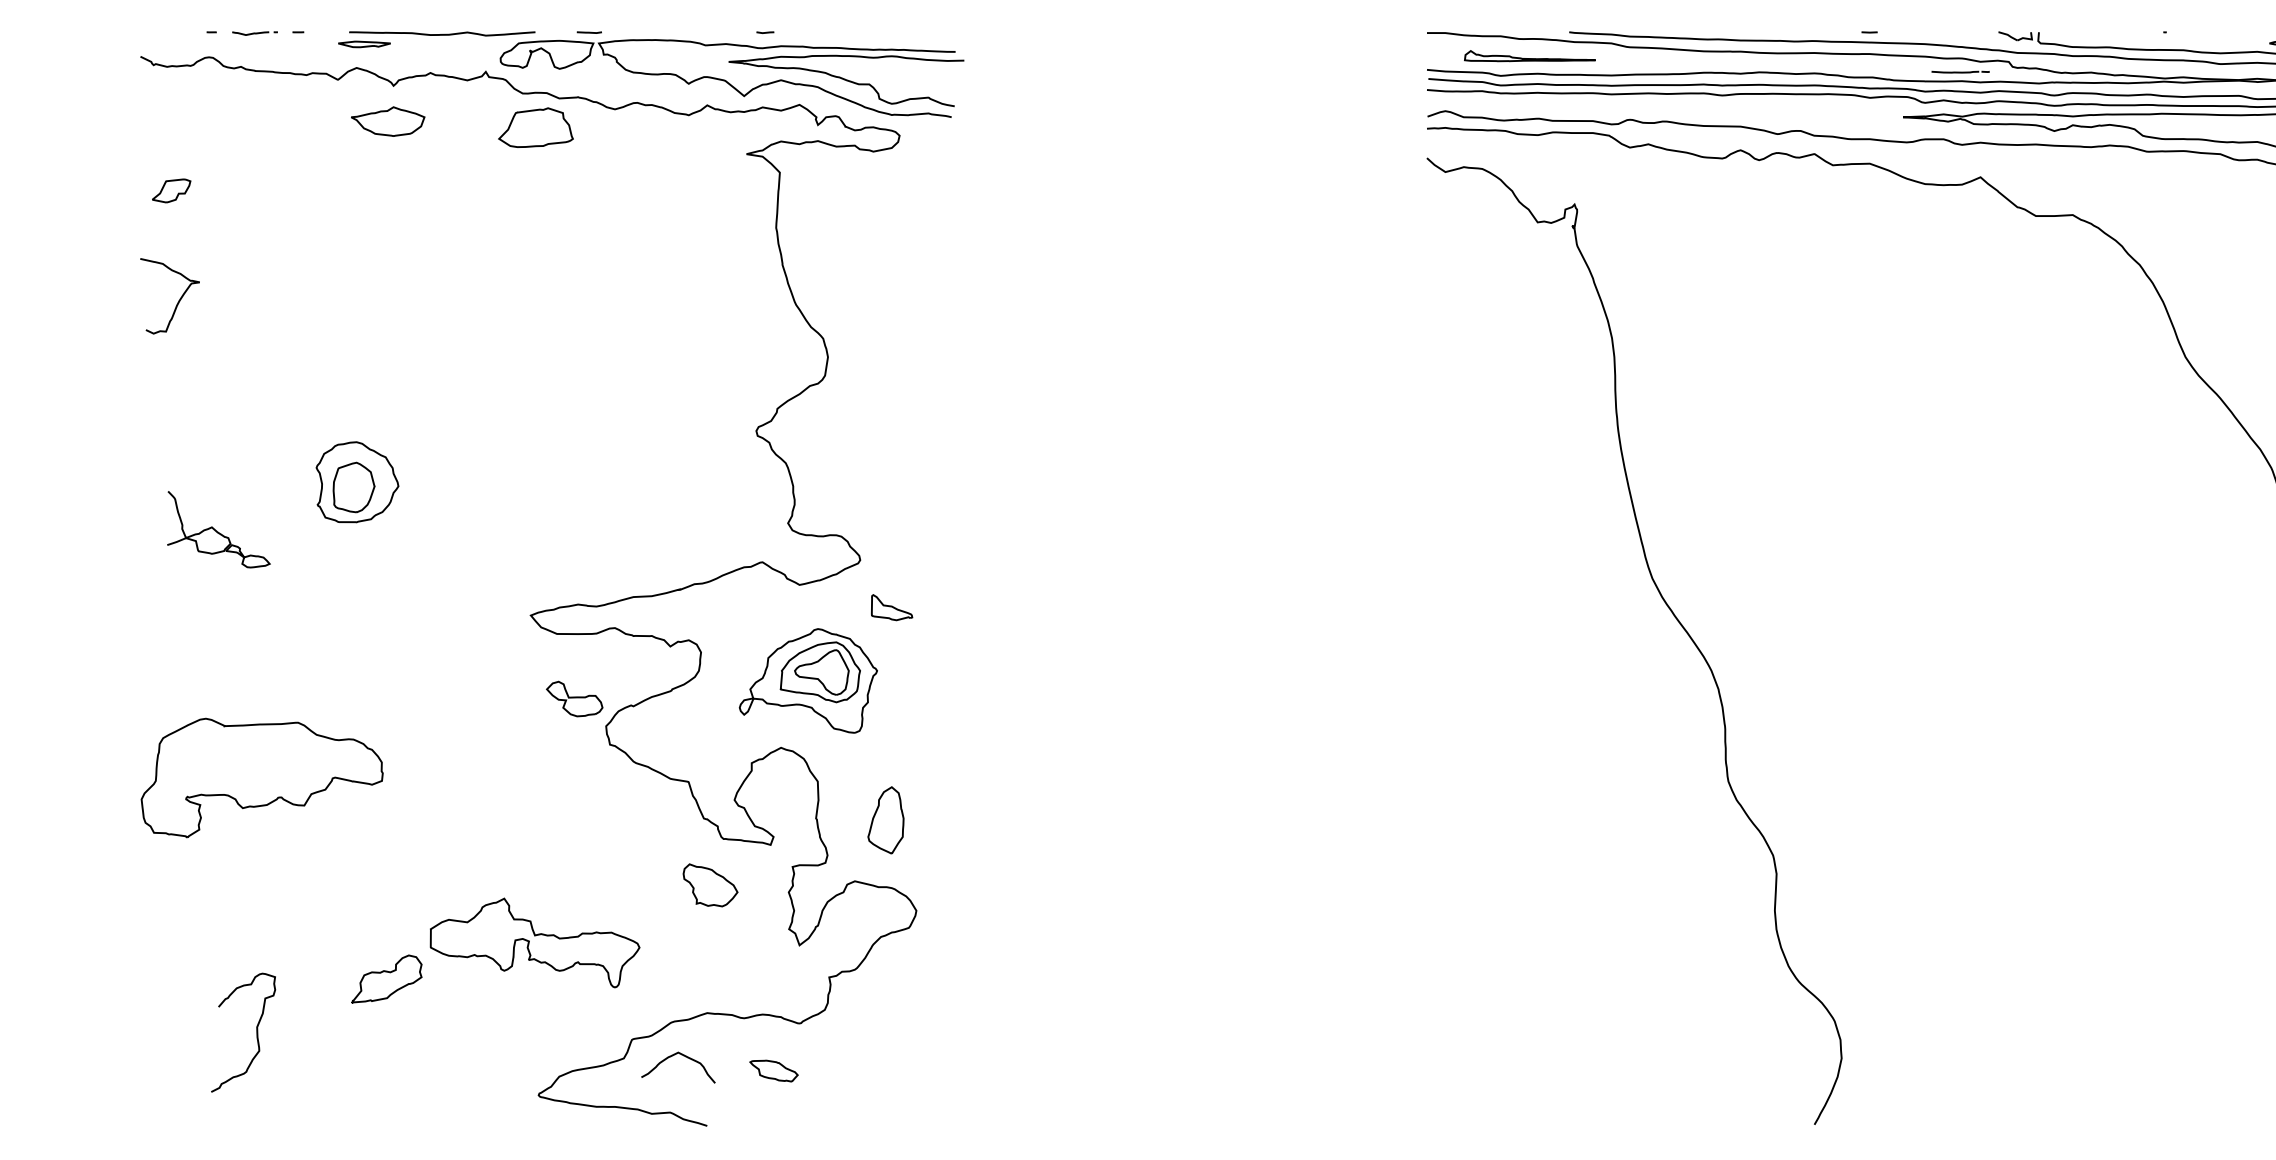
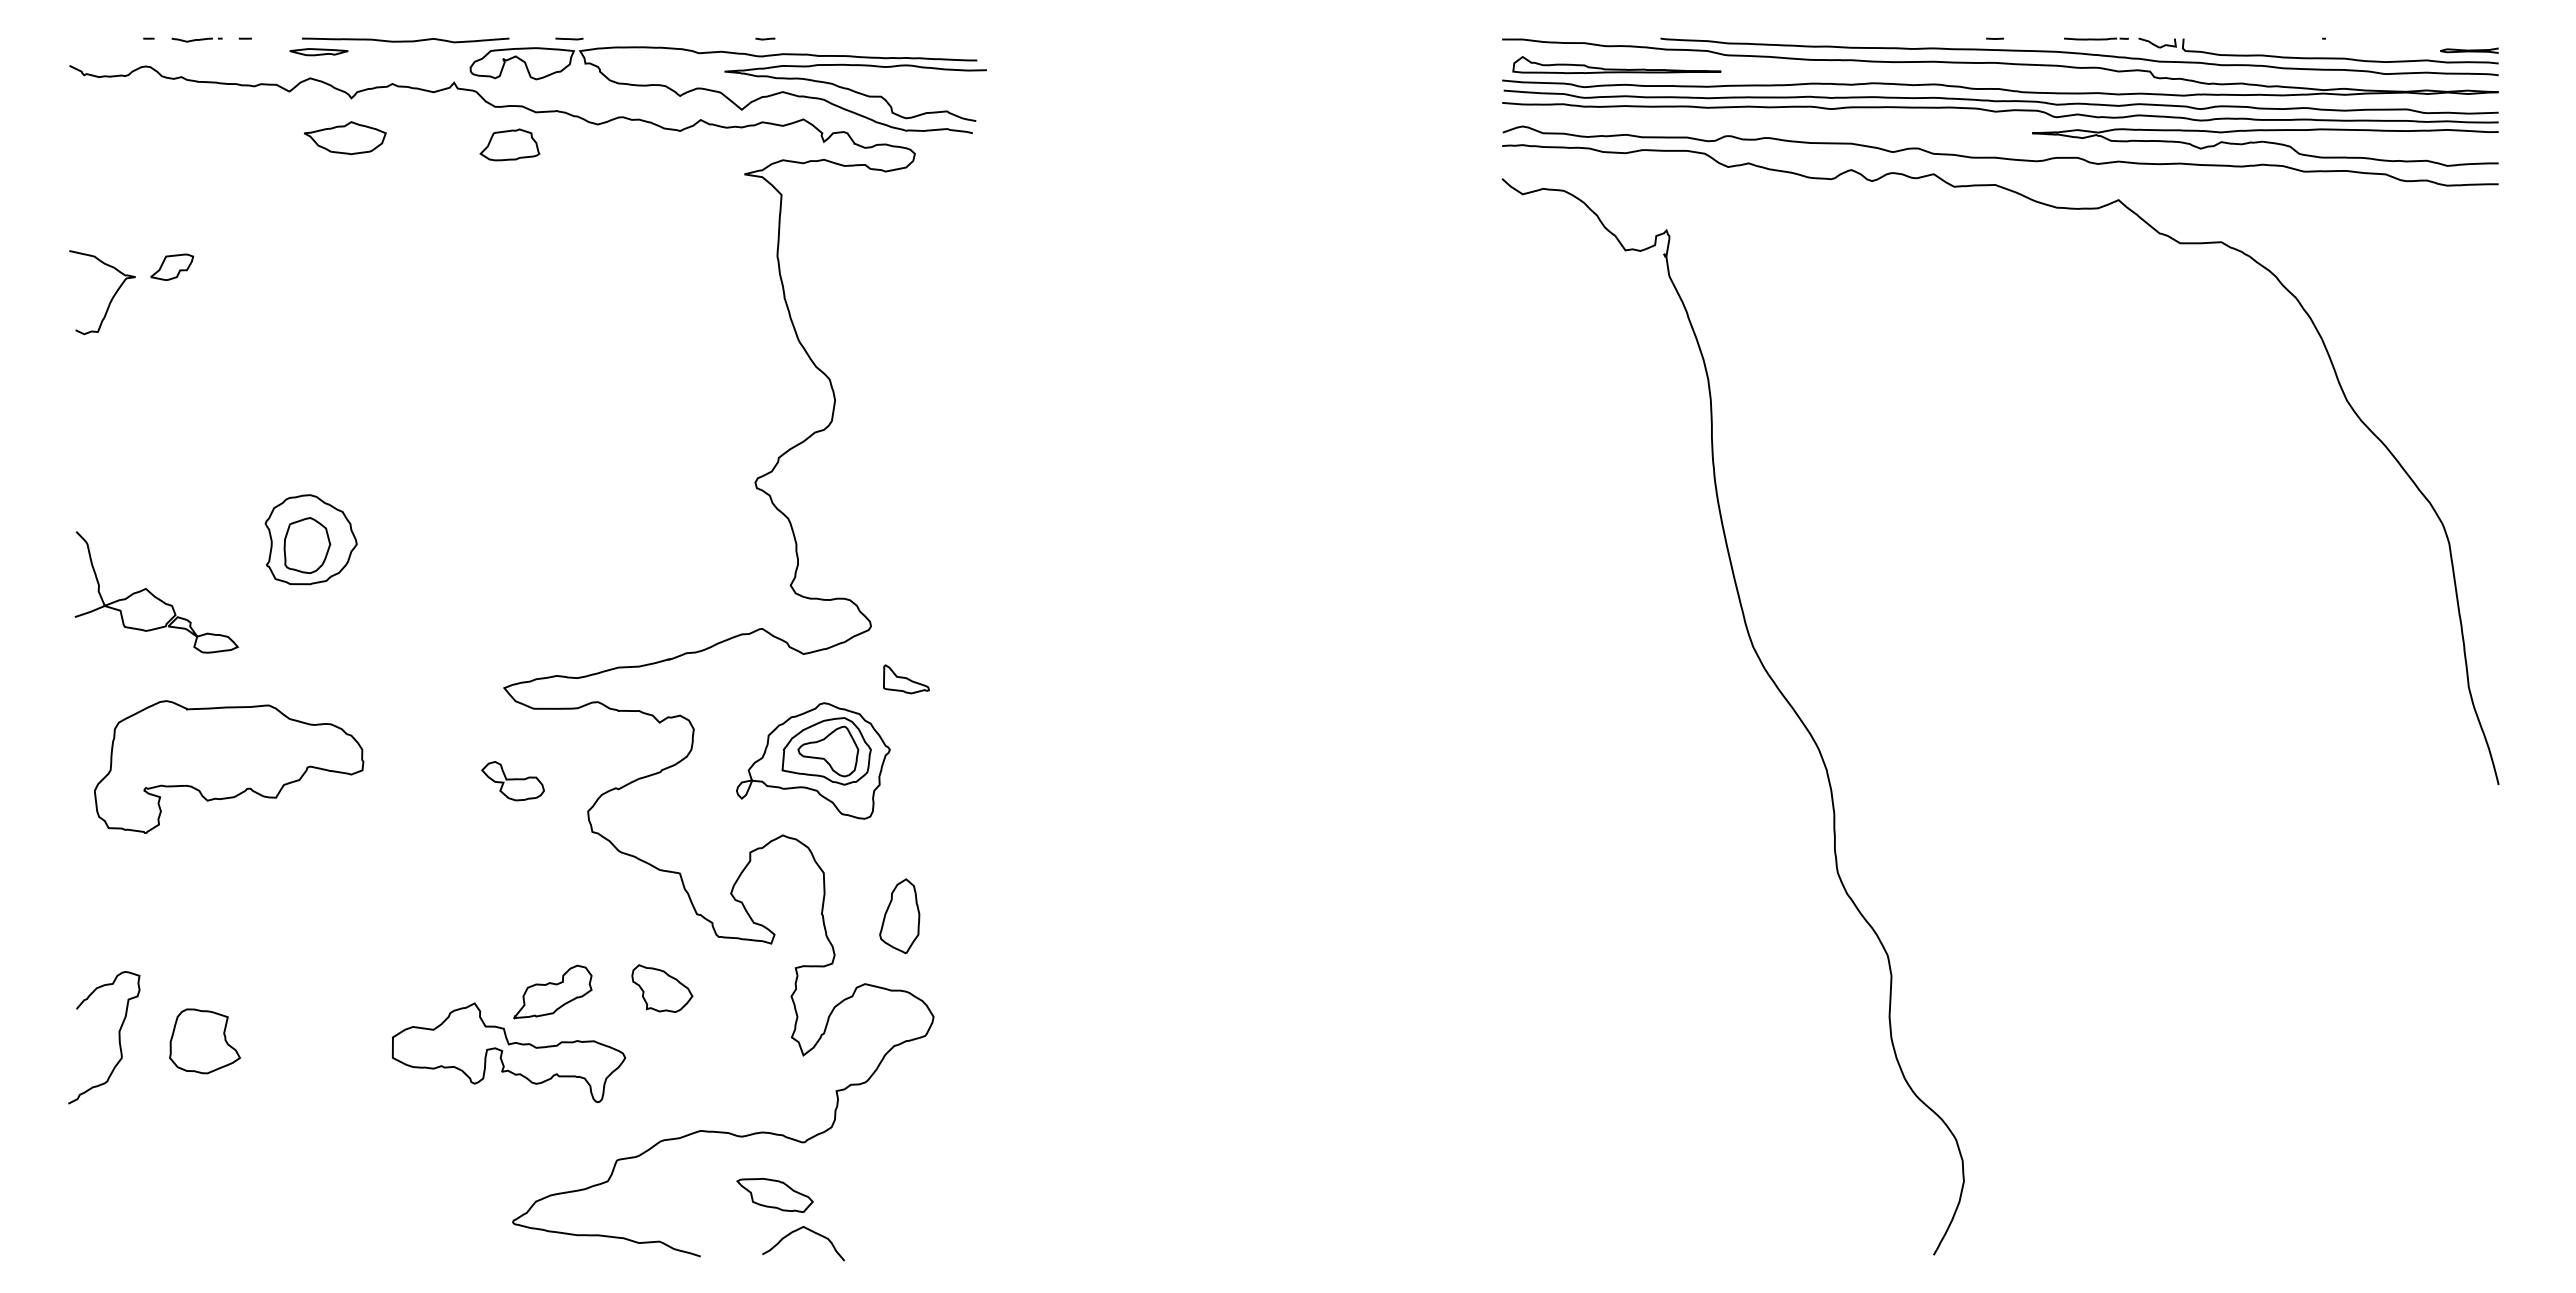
part: (1529, 56) -> (1616, 65), size x1.43
line: (1960, 71) -> (2096, 38), moved
part: (535, 127) -> (509, 144), size x0.71
part: (171, 190) -> (172, 266), moved
curve: (179, 299) -> (112, 296), moved
part: (218, 529) -> (156, 592), size x1.43
part: (574, 699) -> (512, 781), moved
part: (262, 777) -> (229, 766), moved
part: (710, 885) -> (662, 988), moved
part: (261, 932) -> (204, 1041), added
part: (386, 978) -> (552, 991), moved
curve: (256, 1032) -> (118, 1037), moved
curve: (672, 1056) -> (796, 1231), moved
part: (773, 1071) -> (774, 1195), size x1.43

